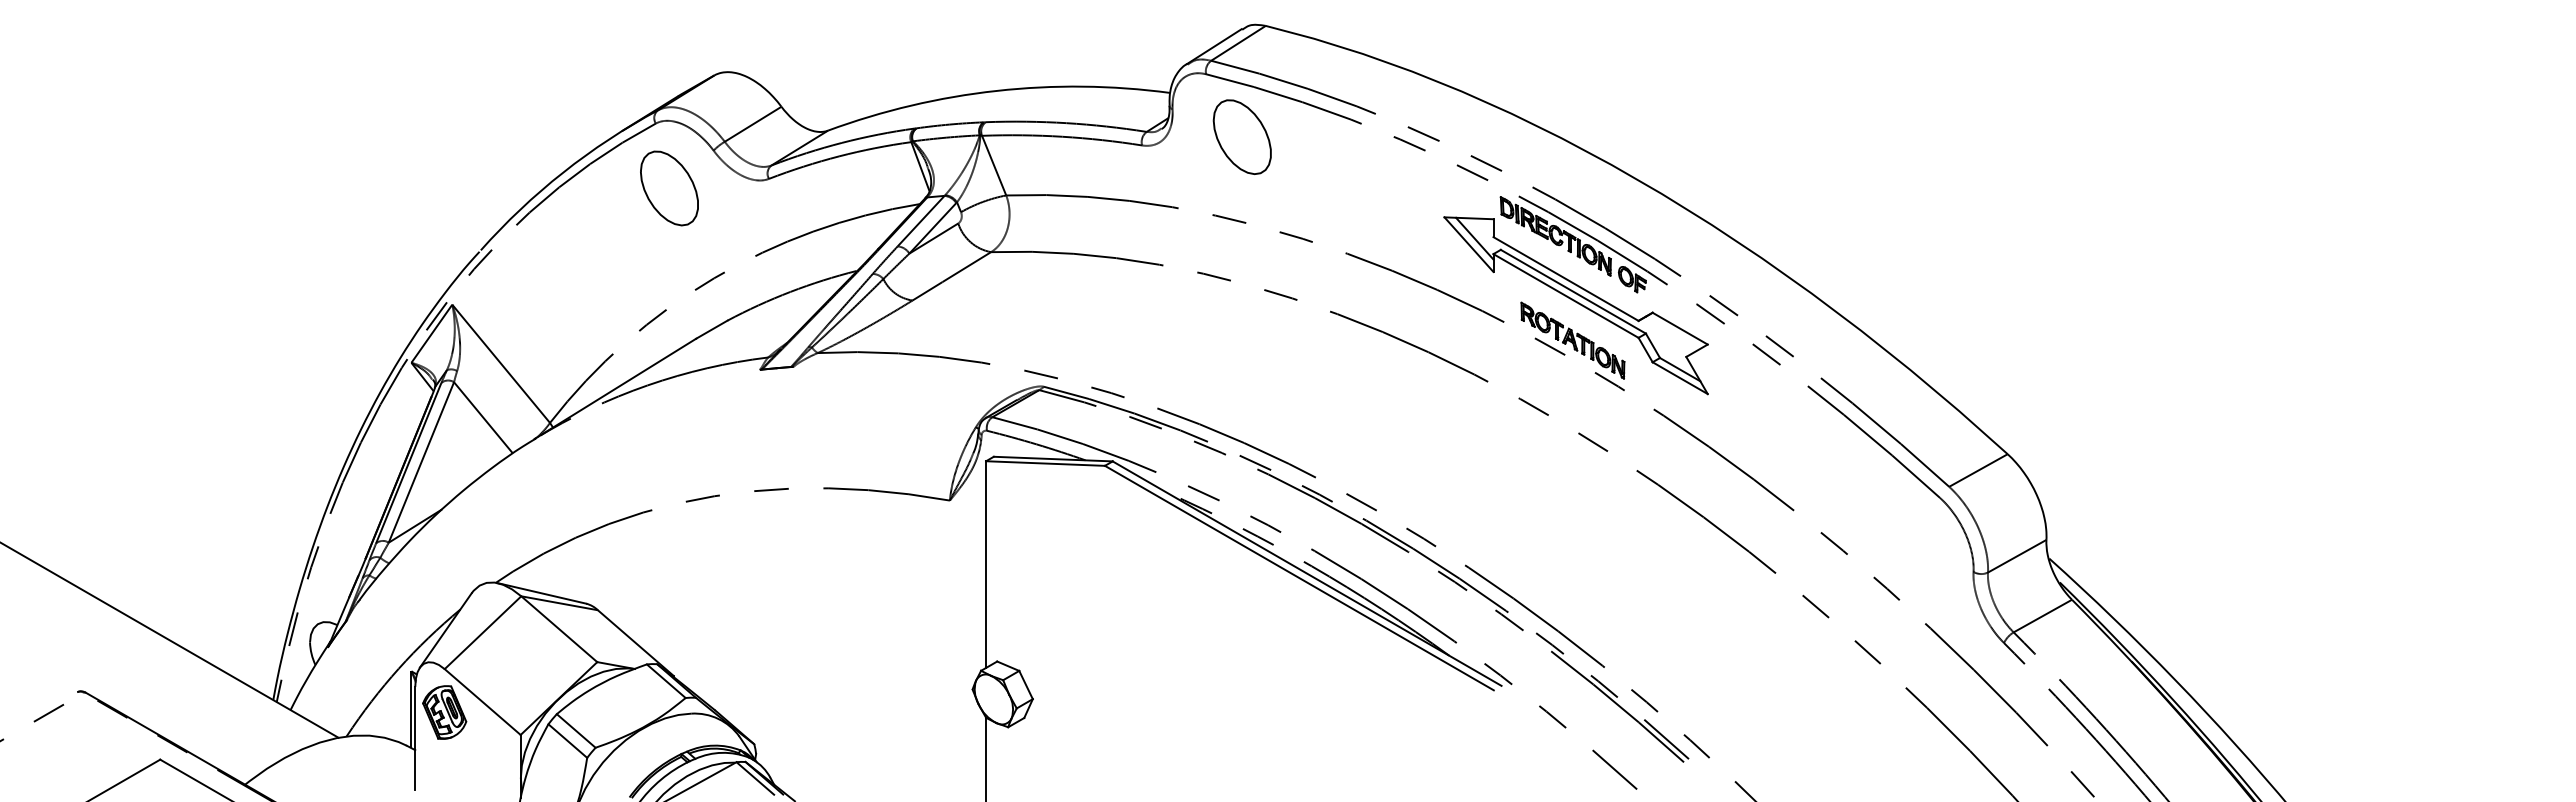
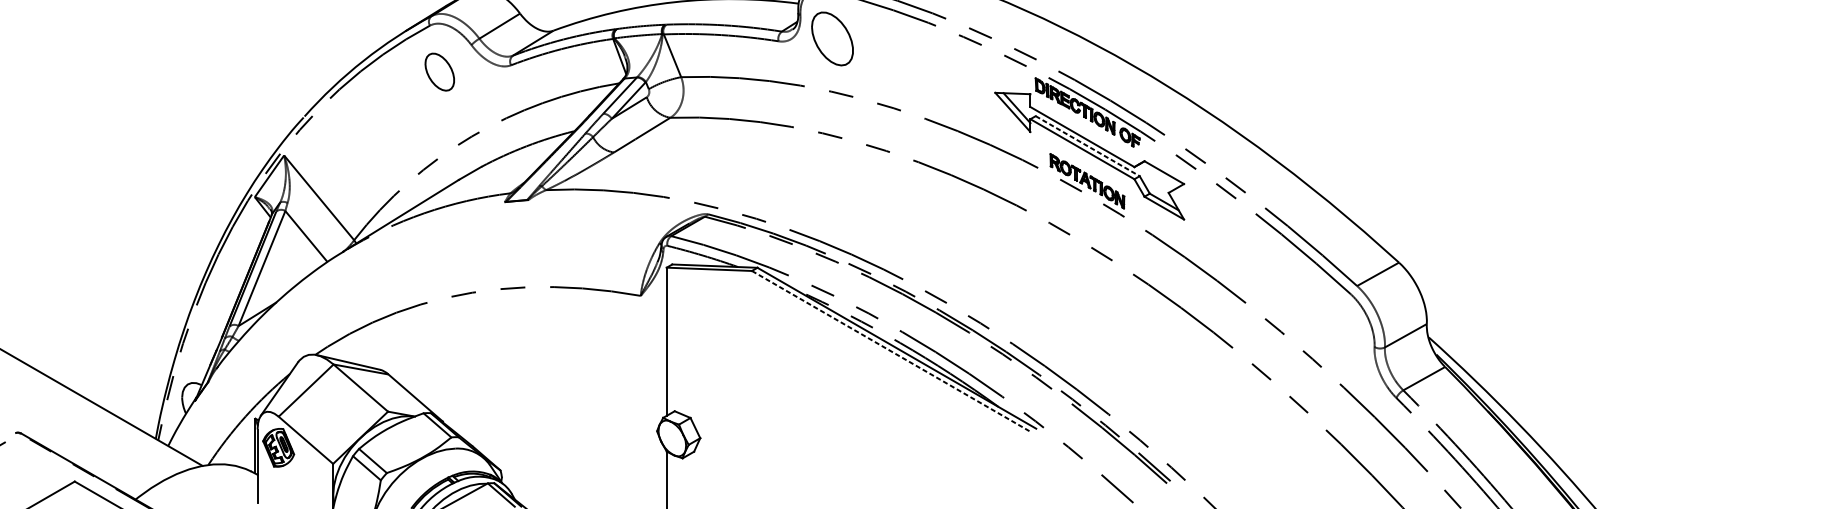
part: (1241, 136) -> (831, 38), moved
part: (669, 188) -> (439, 72), size x0.7
line: (1573, 291) -> (1087, 146), solid -> dashed
line: (1299, 578) -> (891, 351), solid -> dashed

